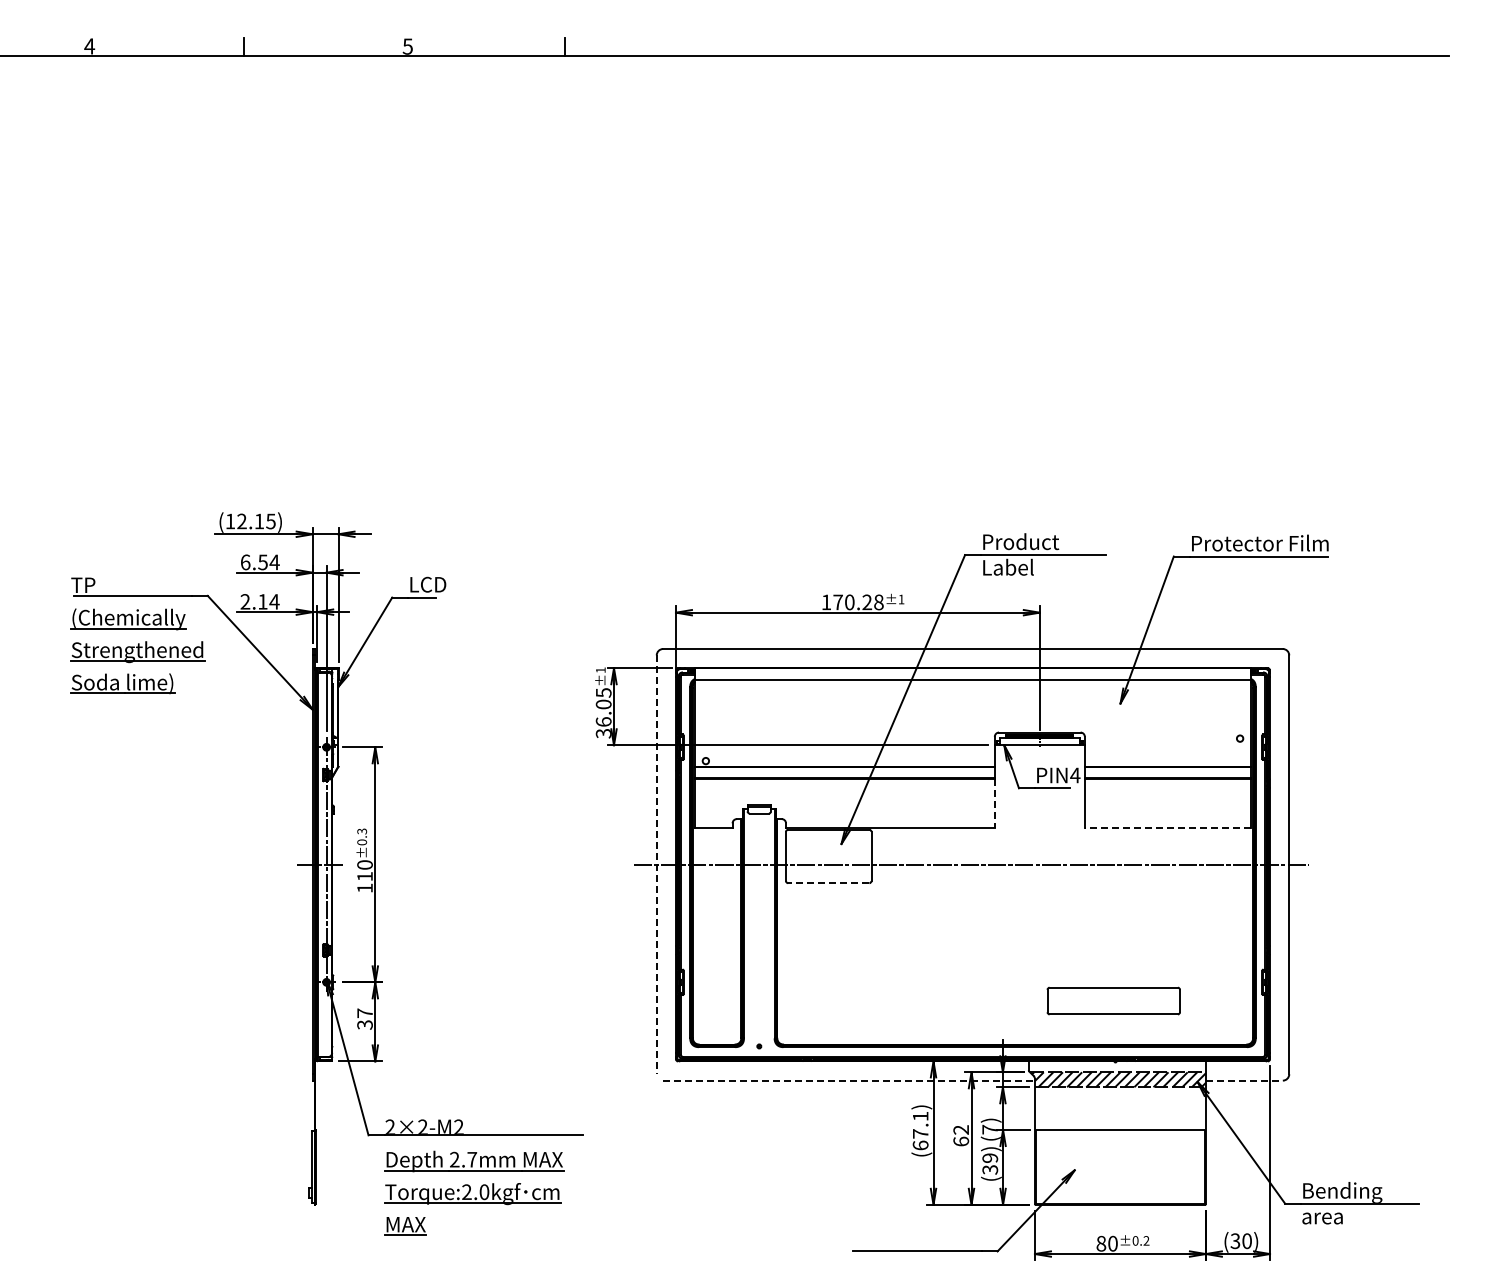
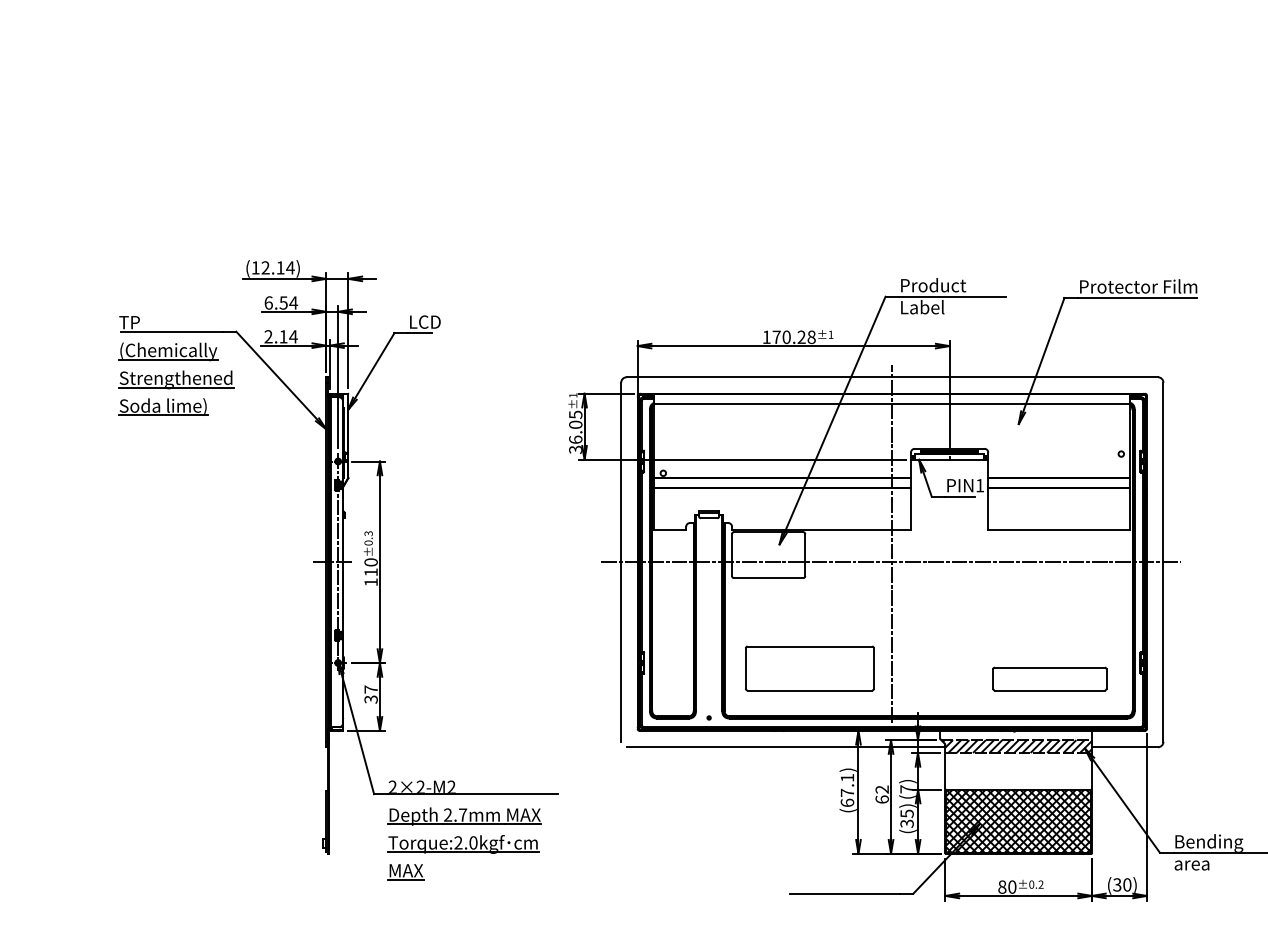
text: (270, 521) -> (290, 267), (12.15) -> (12.14)
text: (1075, 775) -> (980, 485), PIN4 -> PIN1
line: (994, 803) -> (910, 509), dashed -> solid
line: (1167, 827) -> (1059, 530), dashed -> solid
line: (973, 843) -> (892, 543), added
line: (656, 865) -> (620, 562), dashed -> solid
line: (828, 883) -> (768, 578), dashed -> solid
part: (876, 988) -> (809, 668), added
part: (1113, 1000) -> (1049, 678), moved
line: (849, 1080) -> (786, 747), dashed -> solid
line: (1244, 1080) -> (1125, 747), dashed -> solid
text: (990, 1158) -> (907, 814), (39) -> (35)
hatch: (1120, 1166) -> (1018, 820), added

